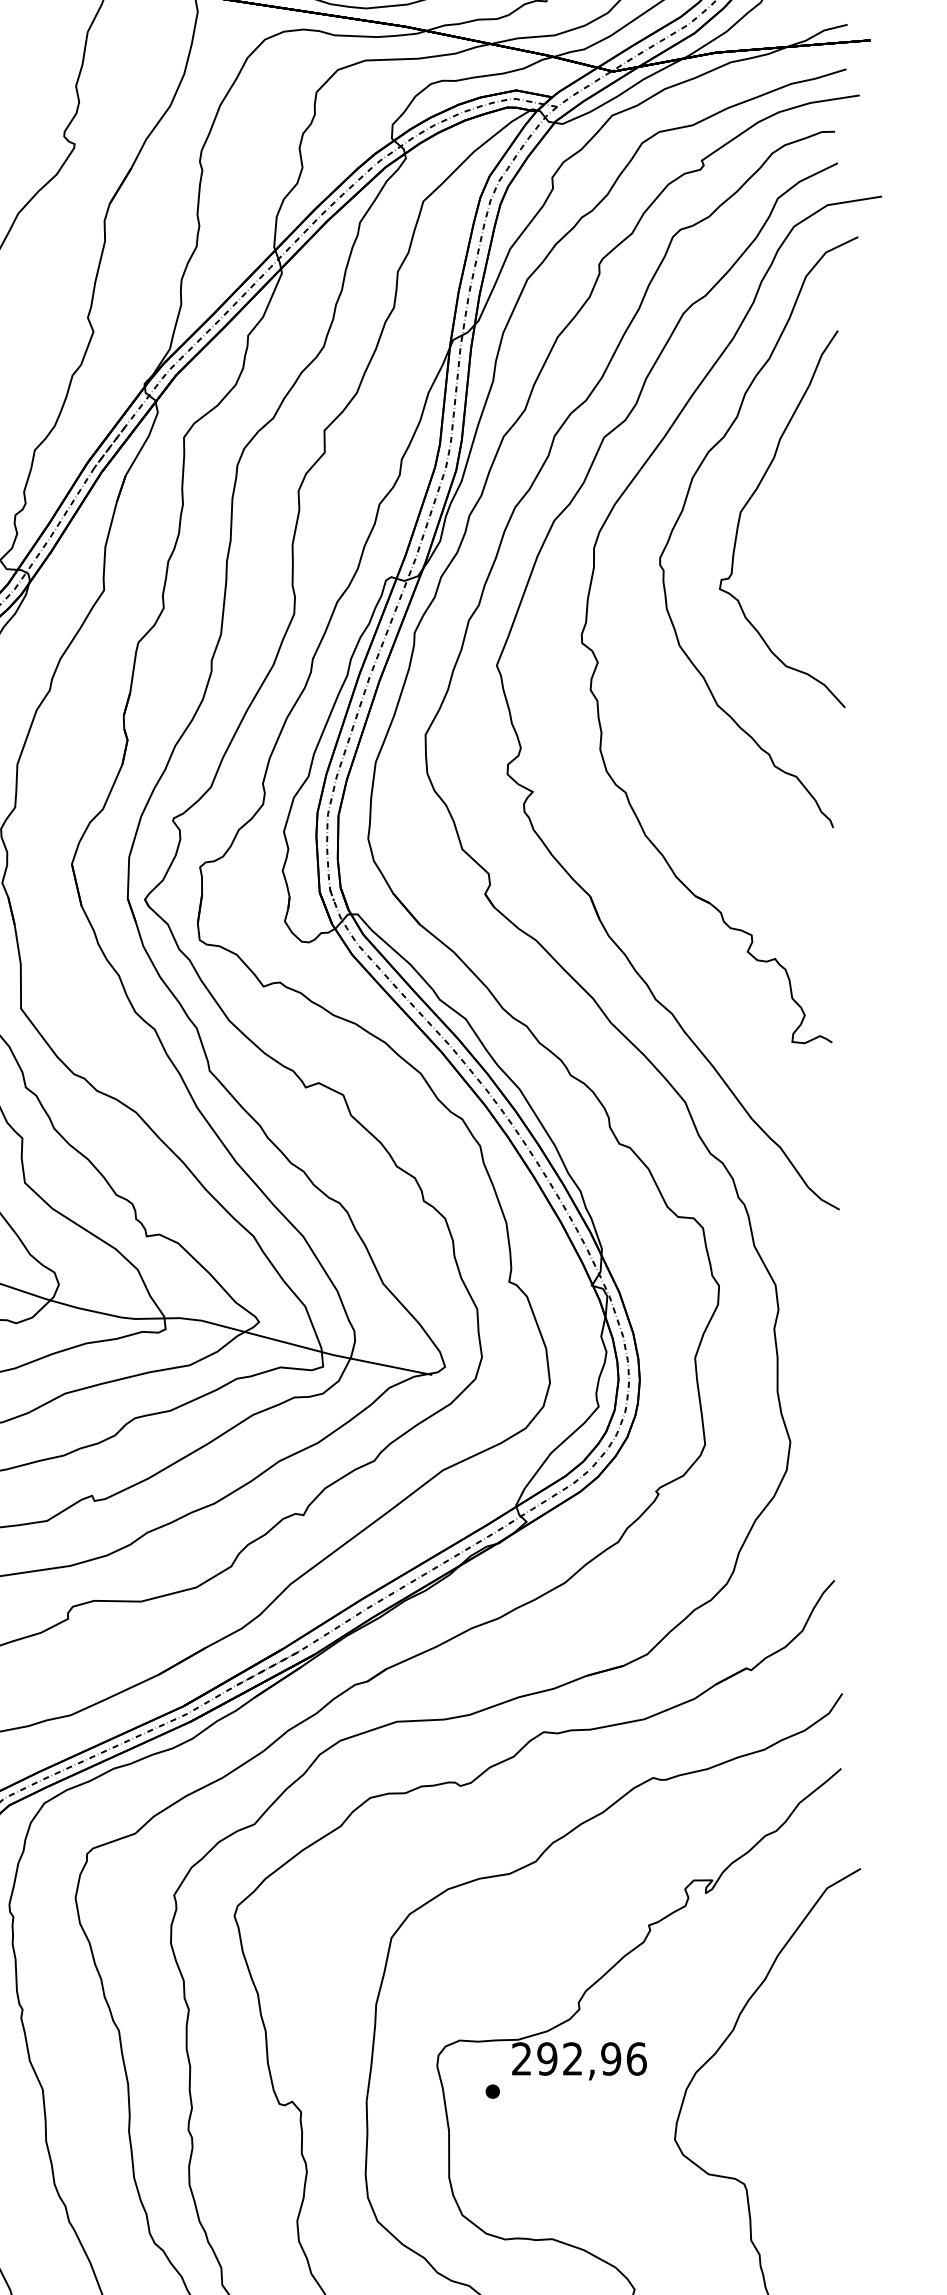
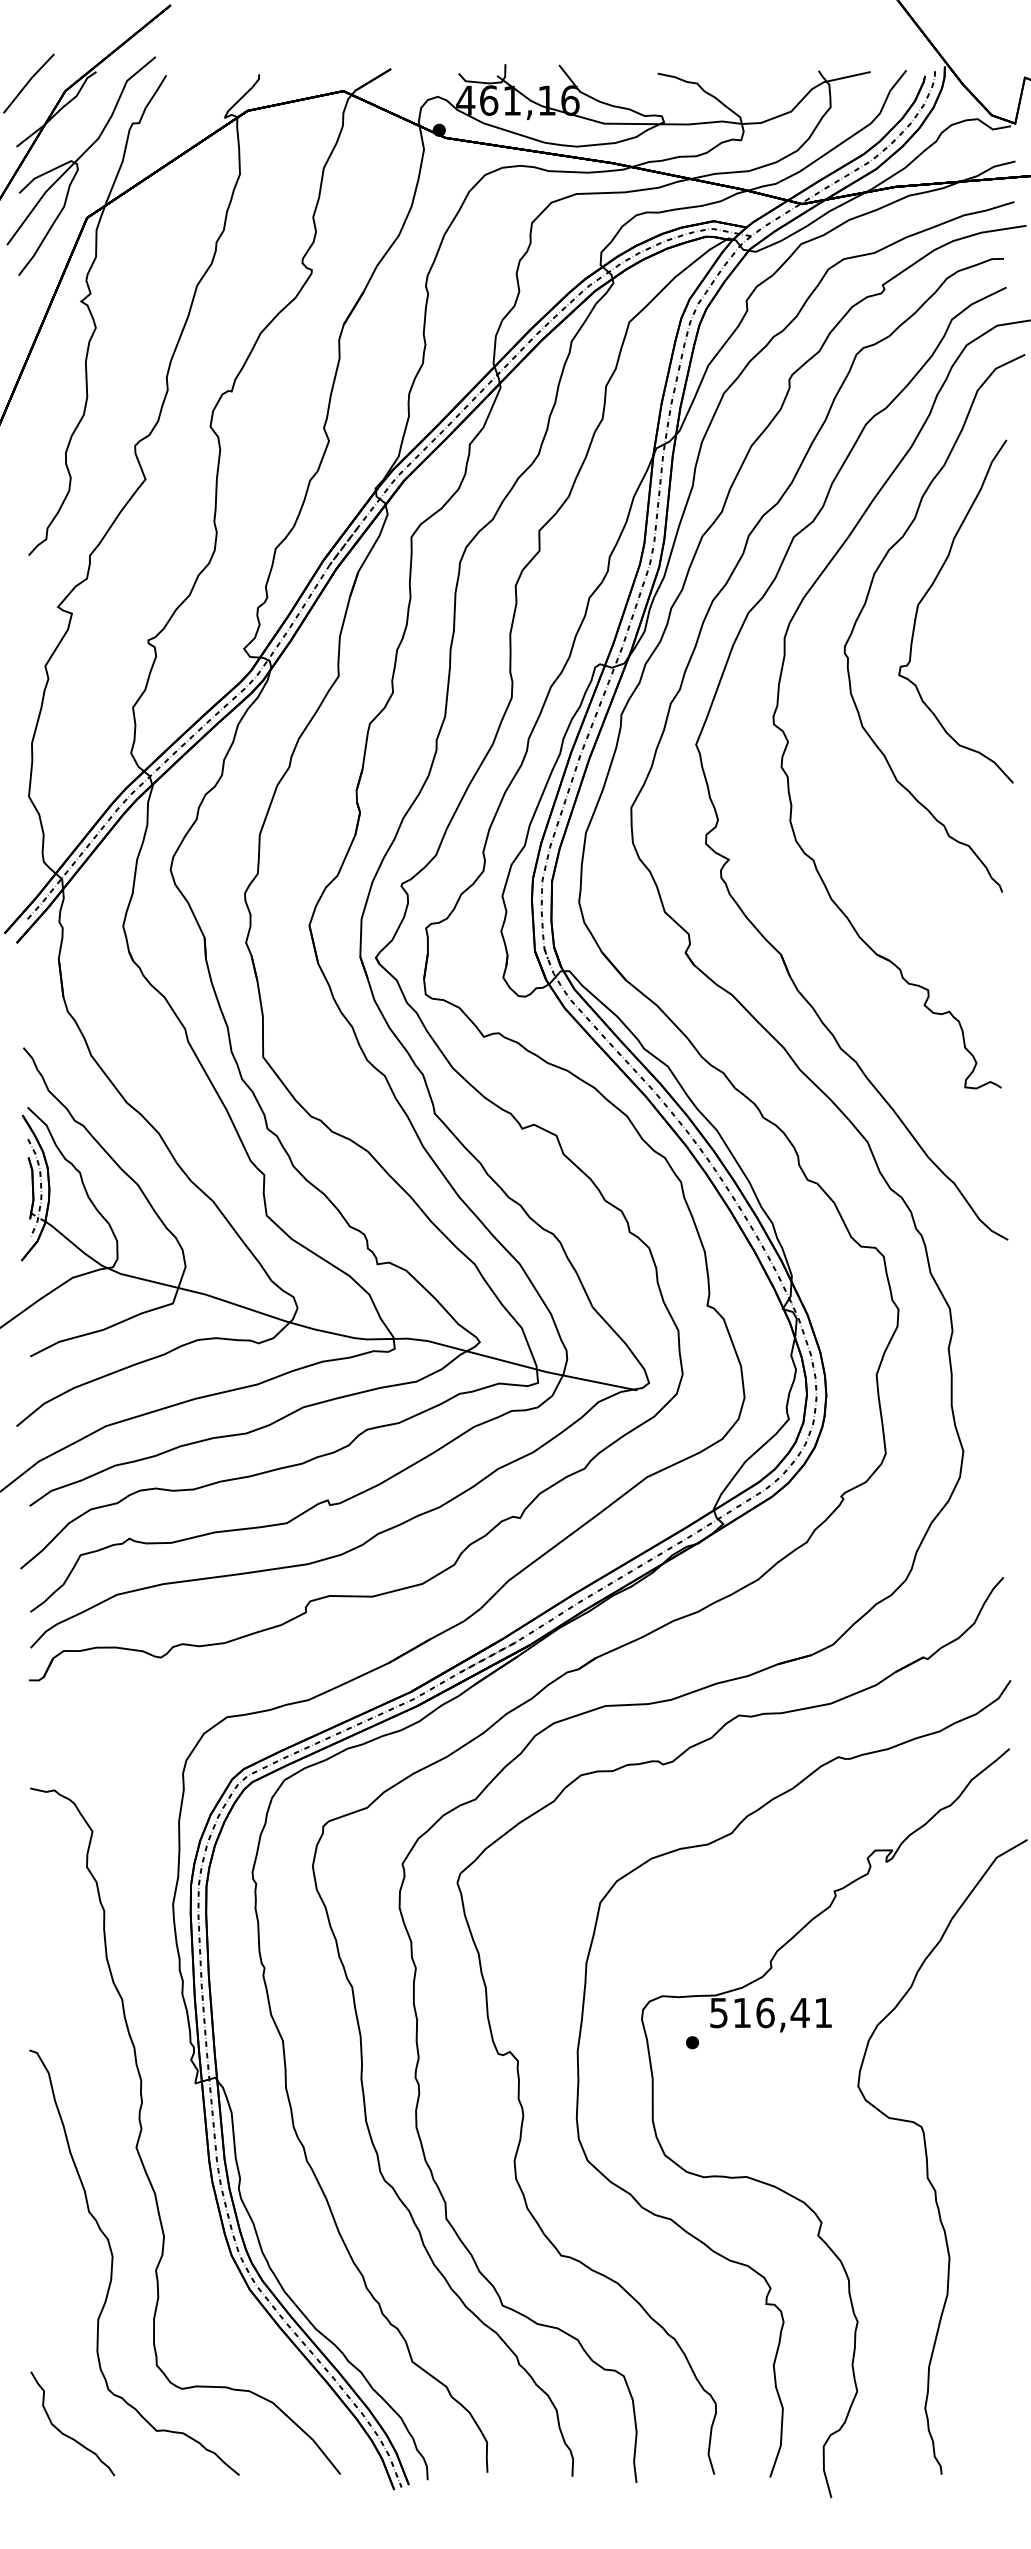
text: (579, 2058) -> (771, 2012), 292,96 -> 516,41

